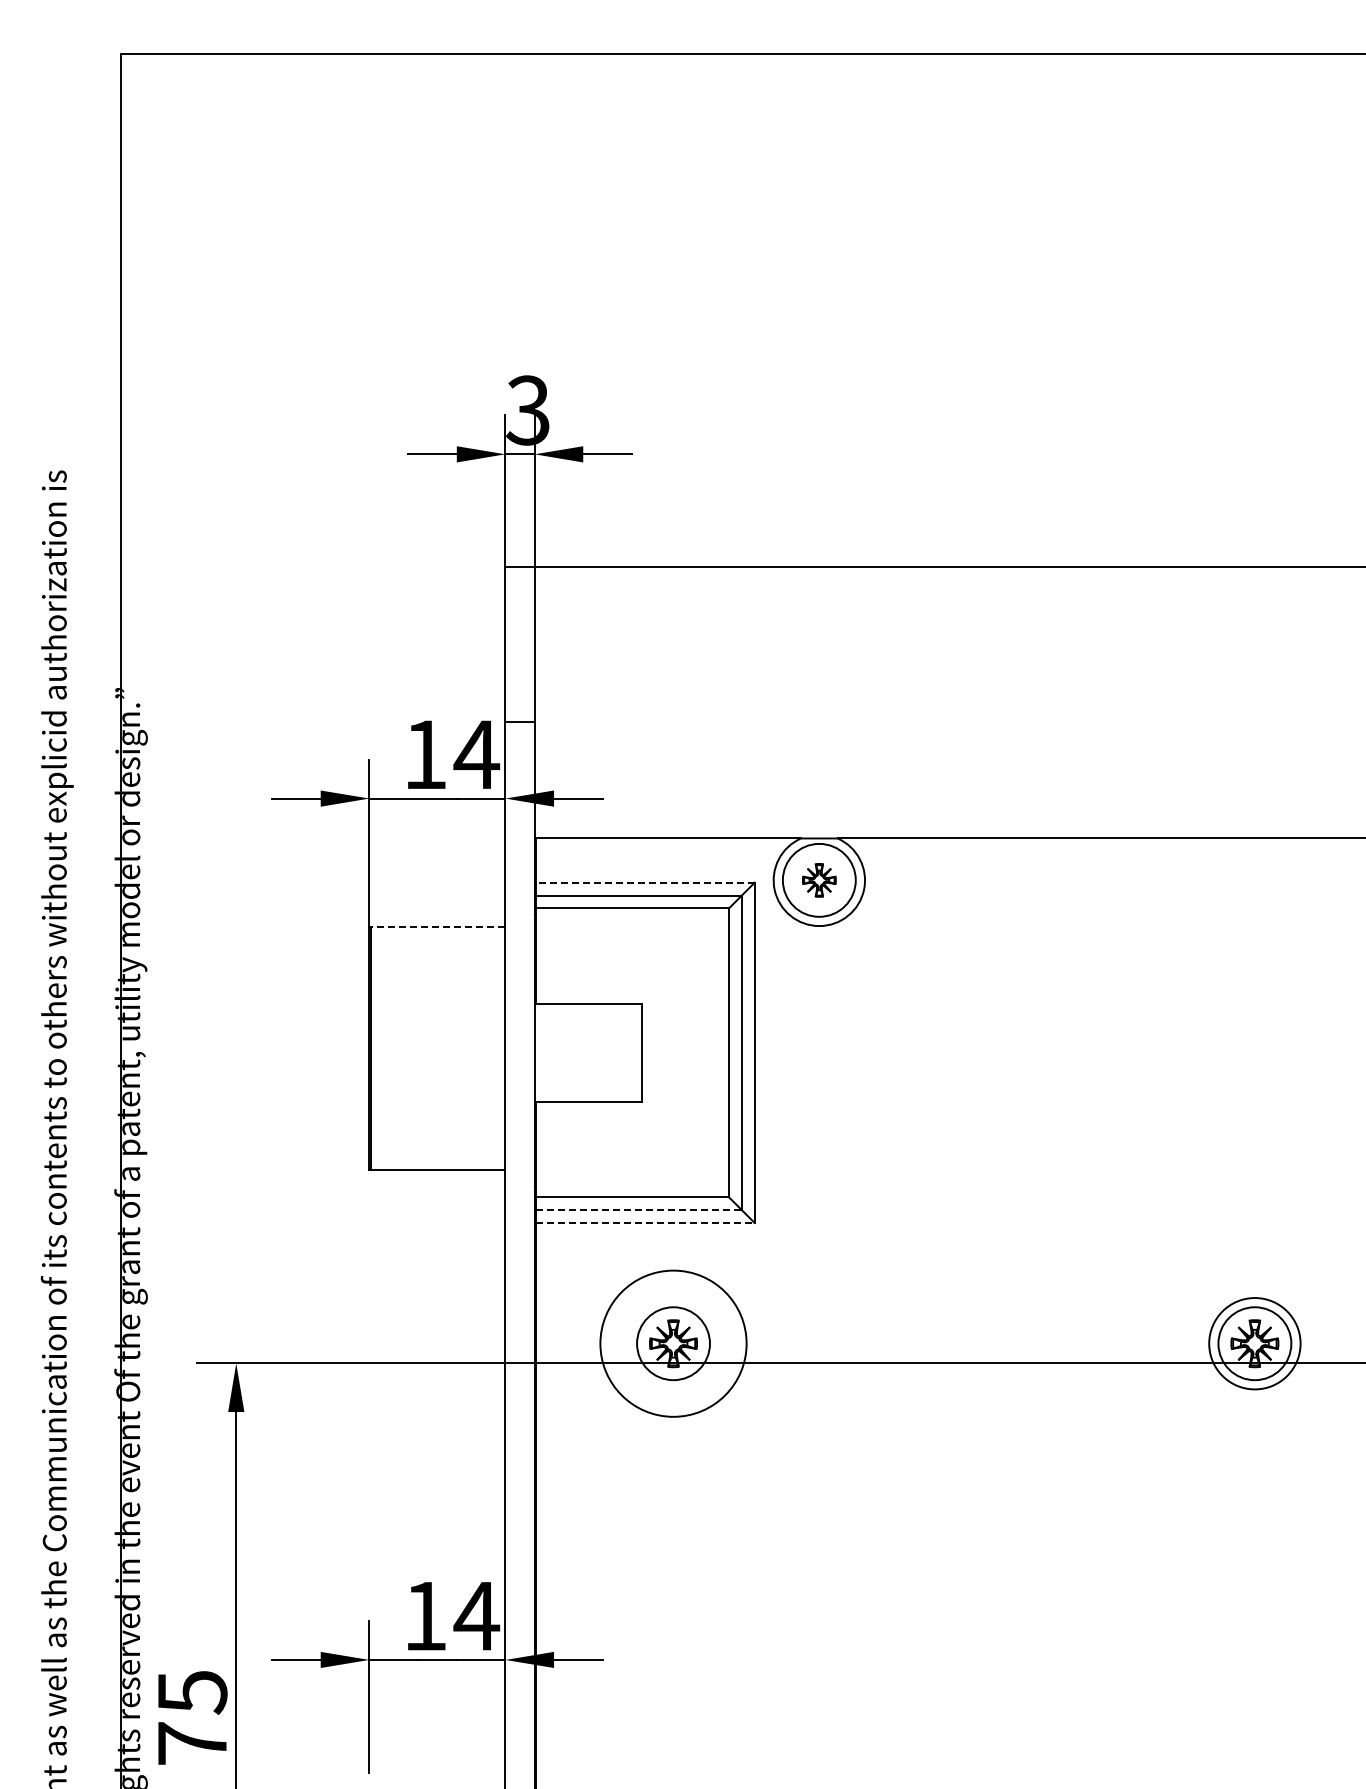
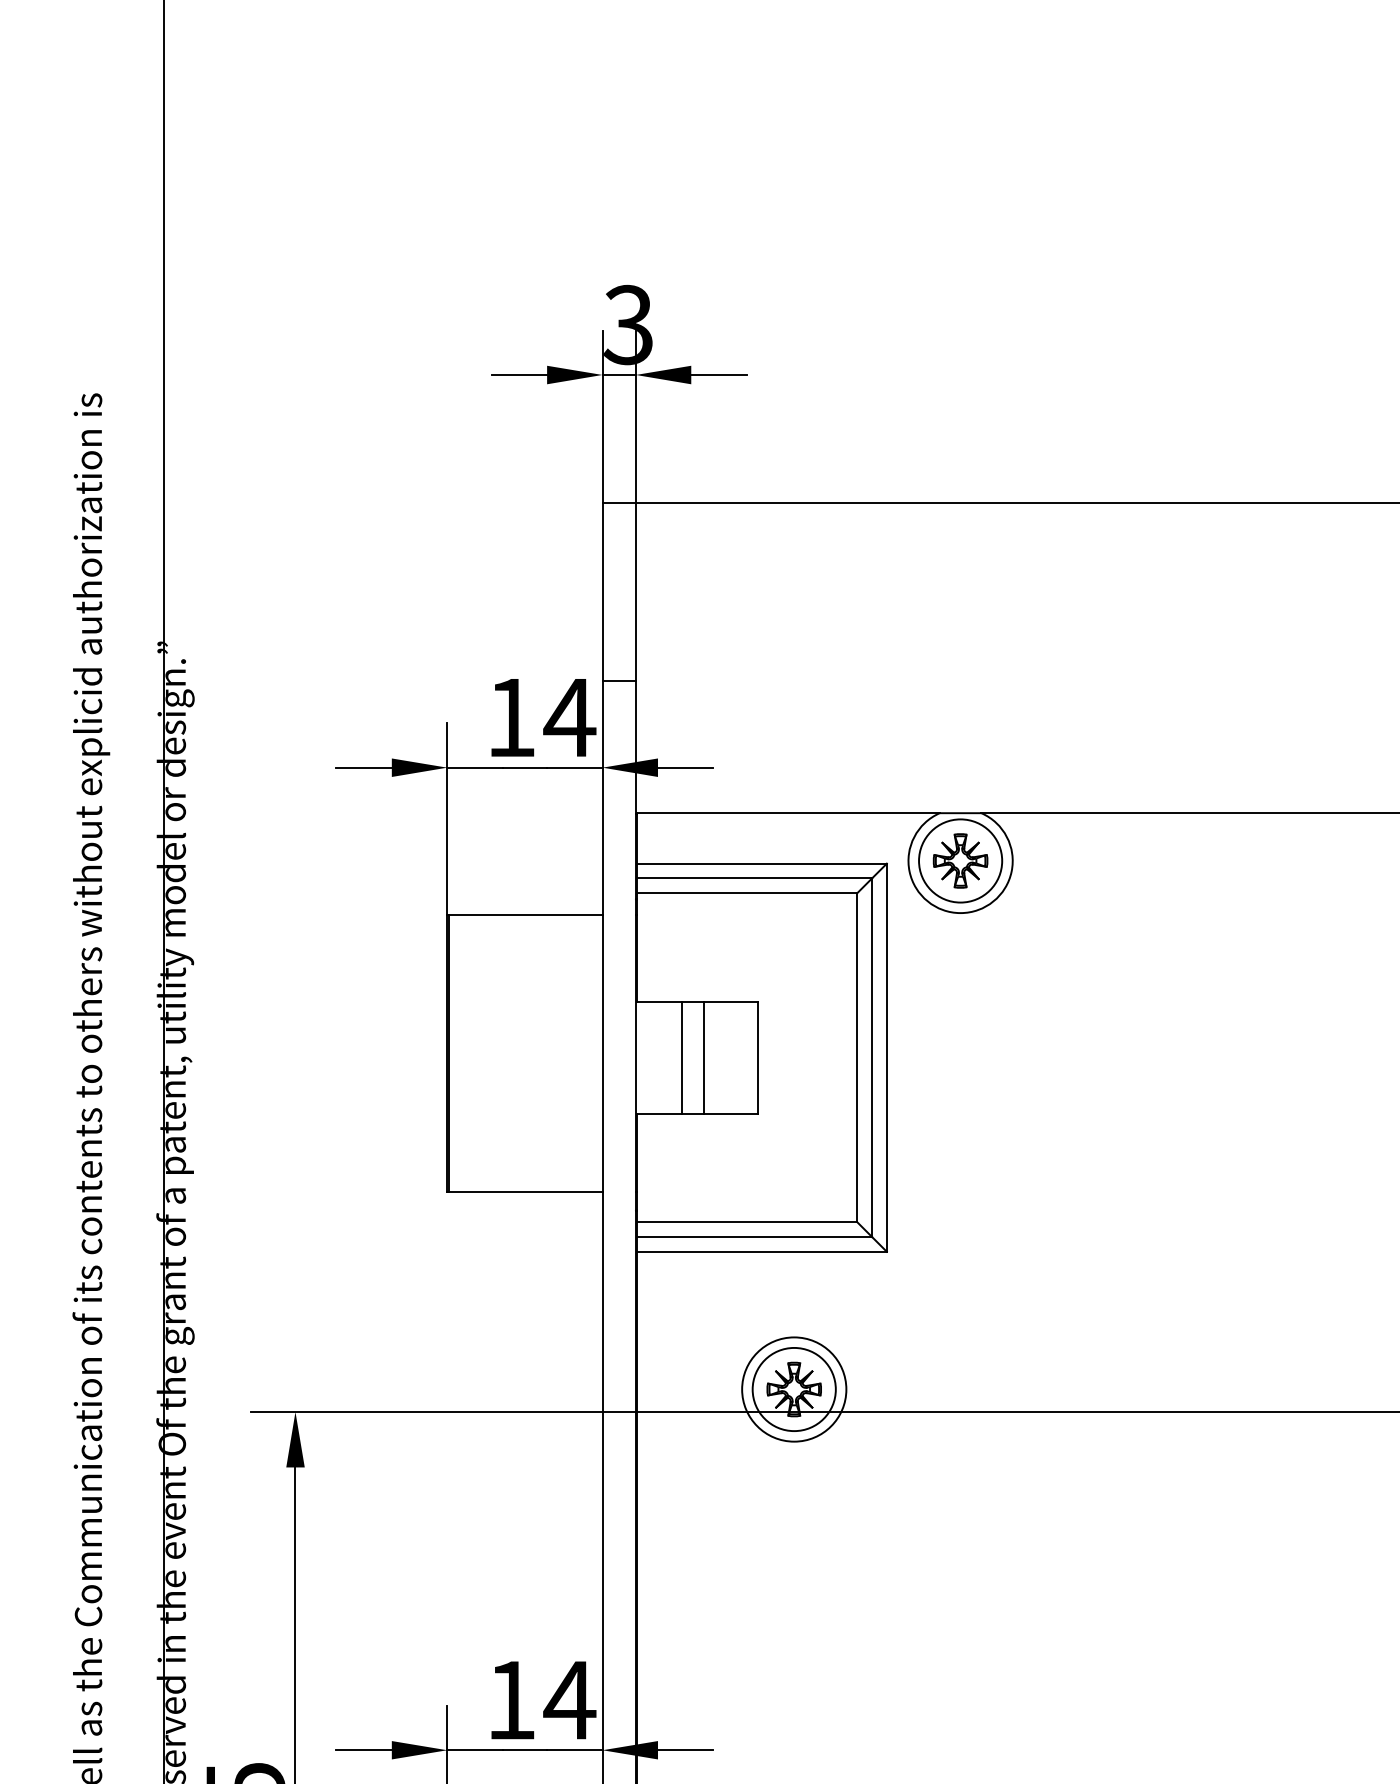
part: (819, 880) -> (960, 861), size x1.43
line: (644, 882) -> (761, 863), dashed -> solid
line: (437, 927) -> (525, 914), dashed -> solid
line: (575, 1052) -> (682, 1057), added
line: (594, 1052) -> (704, 1057), added
line: (638, 1210) -> (754, 1237), dashed -> solid
line: (645, 1222) -> (762, 1251), dashed -> solid
circle: (673, 1343) -> (794, 1389), size x0.62

